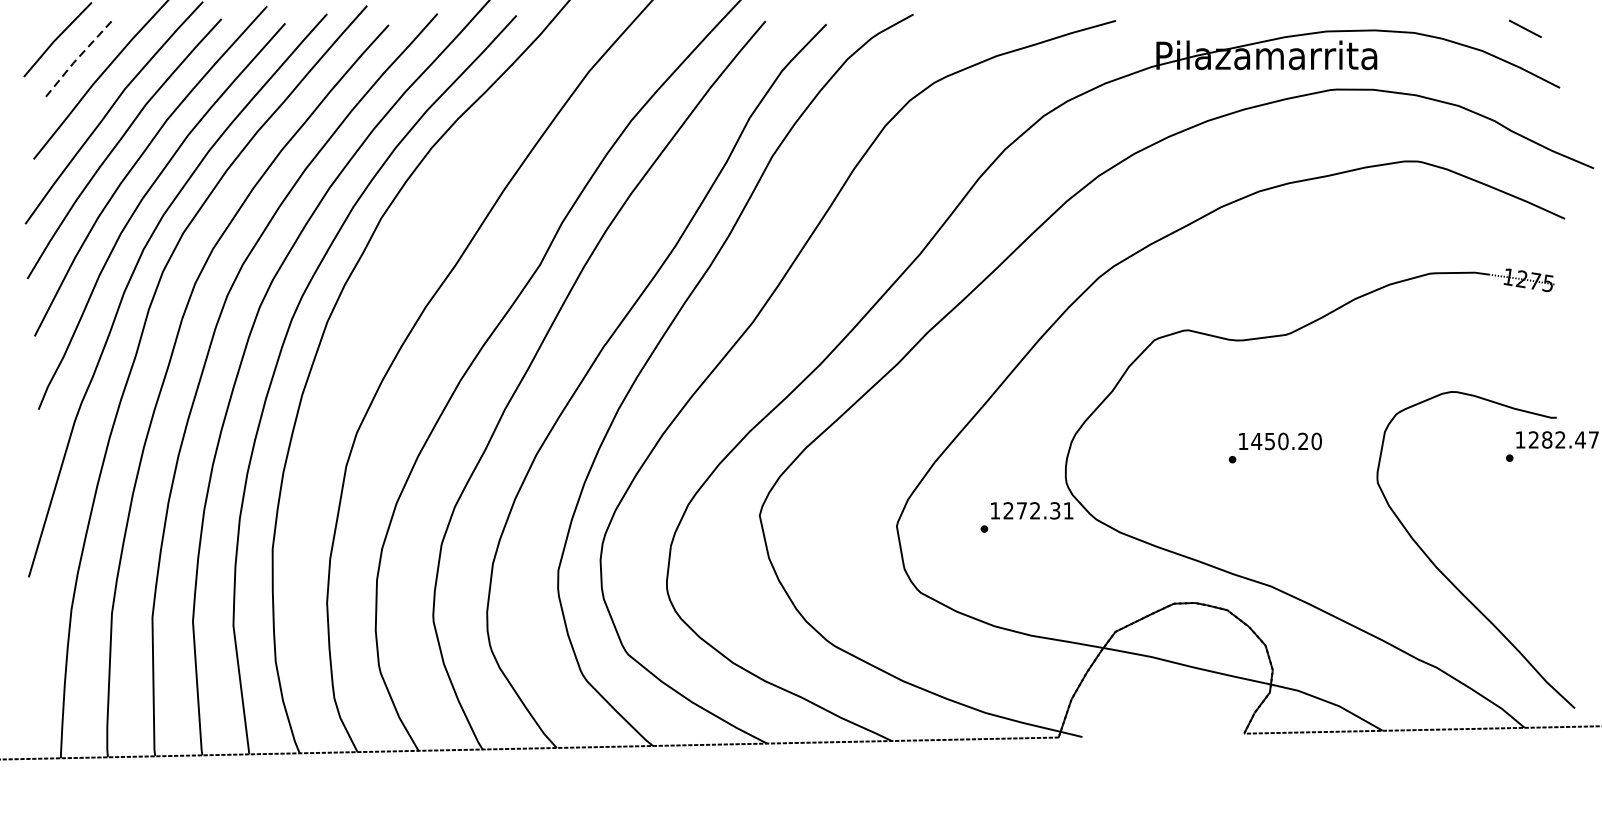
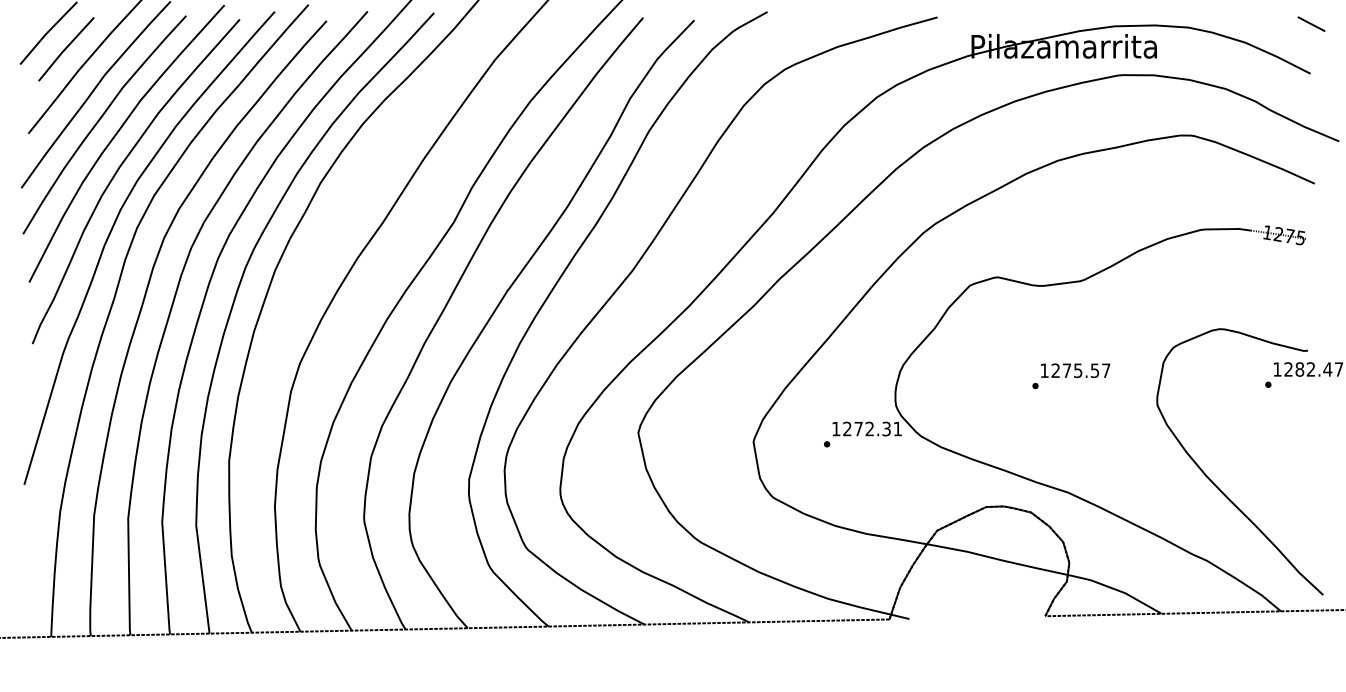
line: (1525, 28) -> (1311, 23), moved
line: (77, 57) -> (65, 48), dashed -> solid
text: (1286, 441) -> (1080, 370), 1450.20 -> 1275.57

